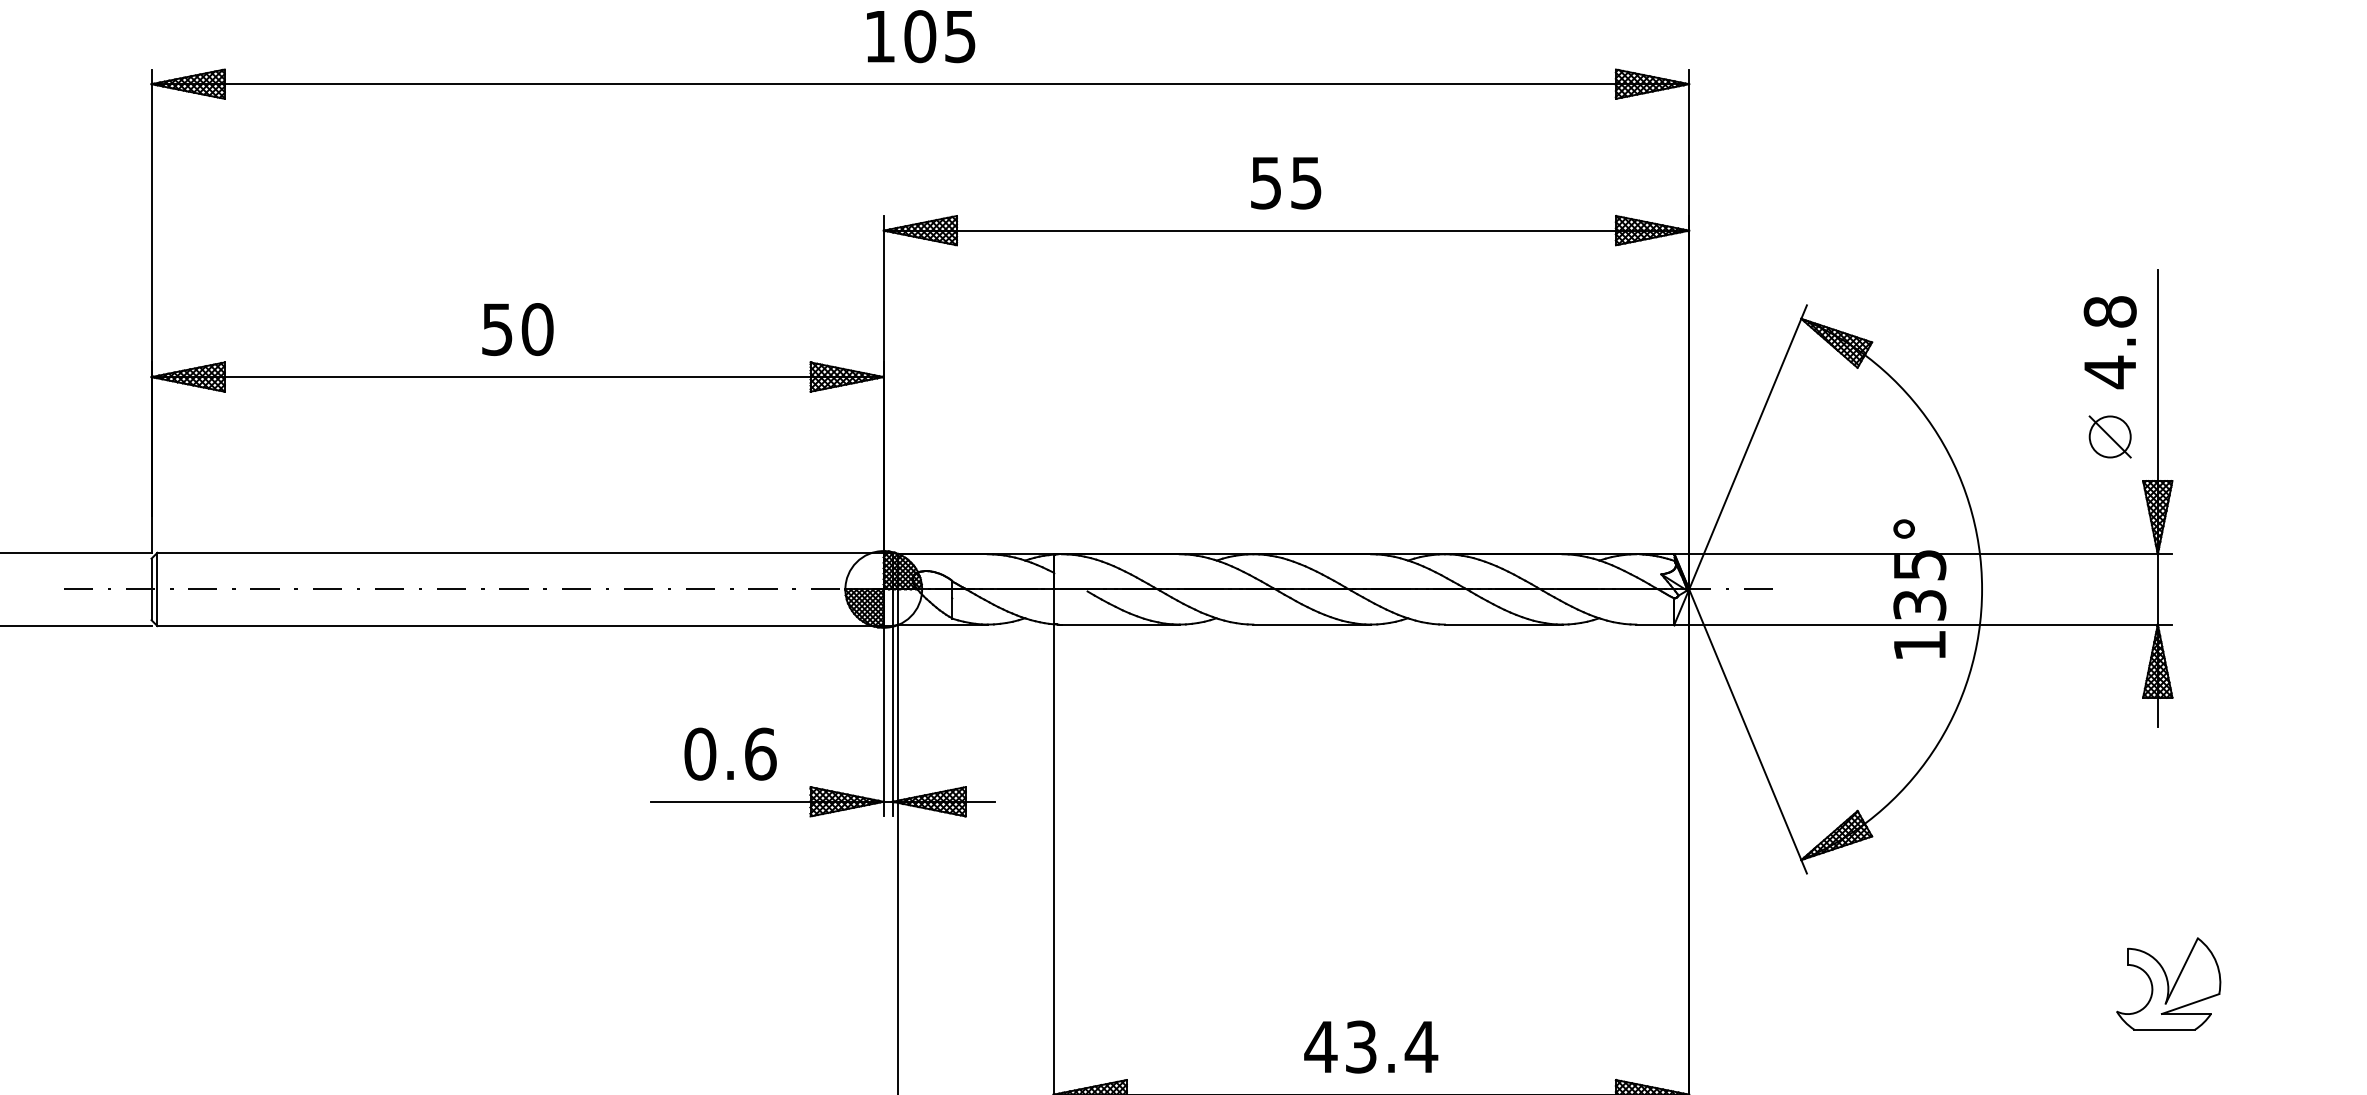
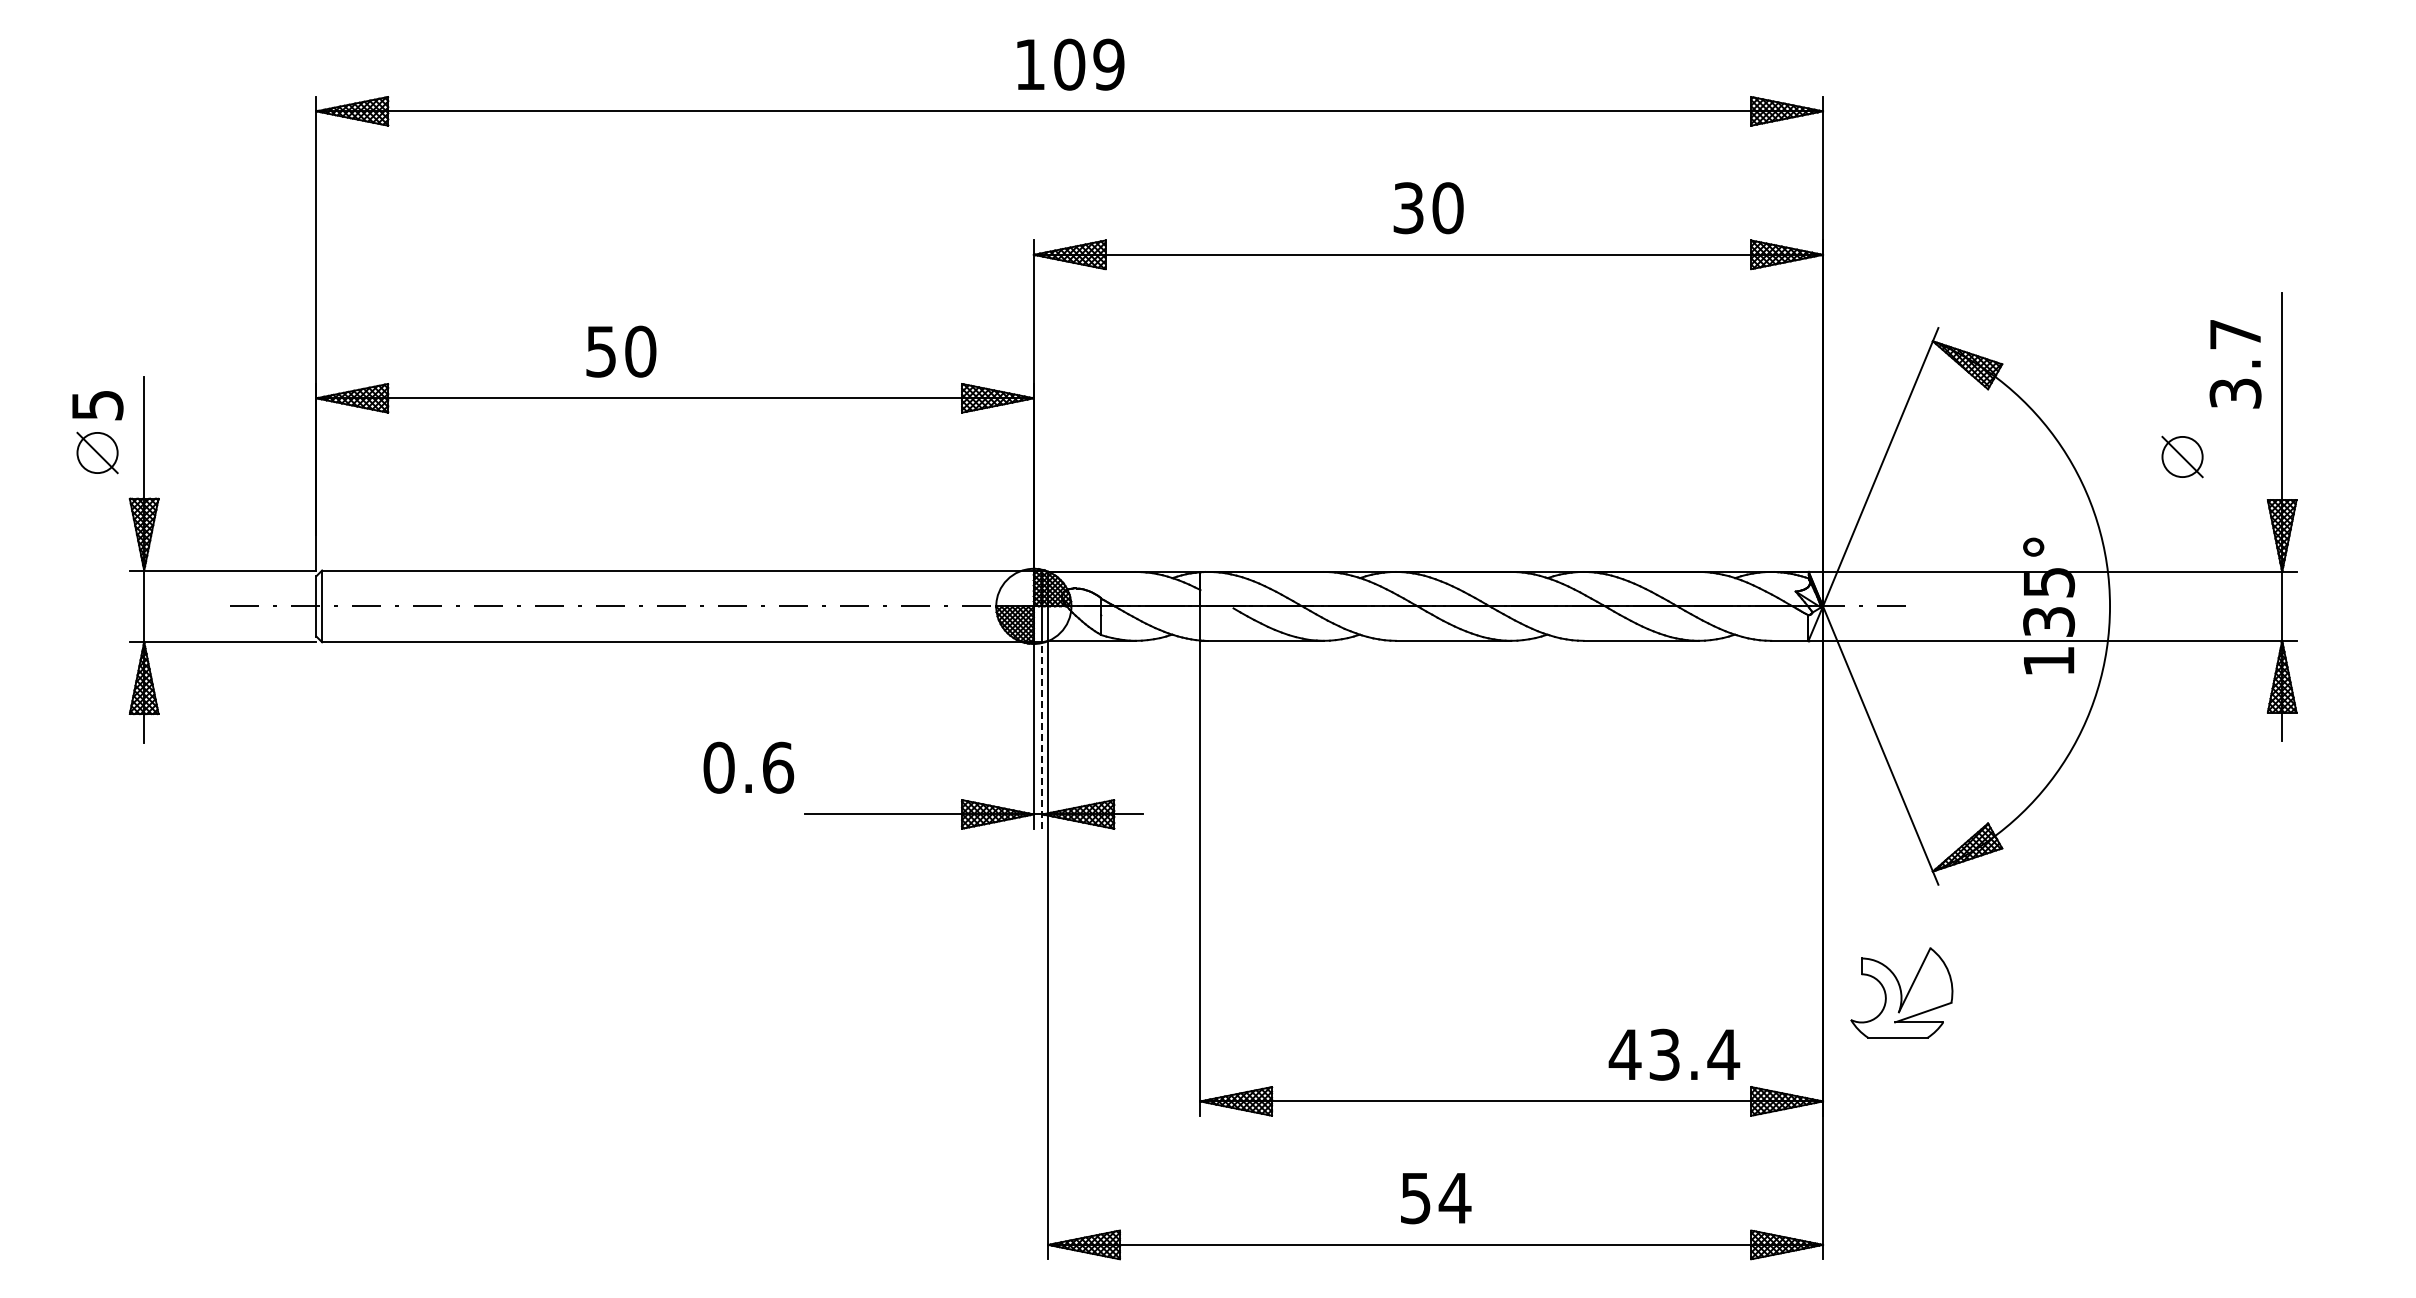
text: (959, 36) -> (1108, 64), 105 -> 109
text: (1286, 183) -> (1428, 208), 55 -> 30
text: (518, 329) -> (621, 351), moved
text: (2110, 342) -> (2235, 364), 4.8 -> 3.7
part: (2110, 436) -> (2182, 456), moved
line: (892, 721) -> (1042, 735), solid -> dashed
text: (730, 753) -> (748, 767), moved
part: (2168, 983) -> (1901, 992), moved
text: (1371, 1046) -> (1674, 1054), moved

